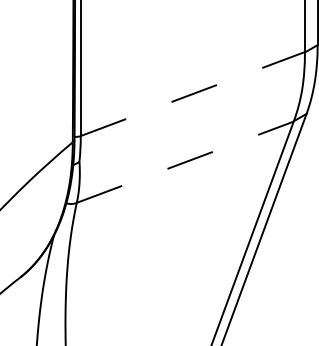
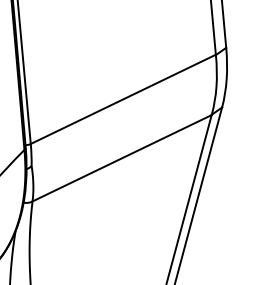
line: (192, 94) -> (123, 99), dashed -> solid
line: (185, 162) -> (122, 158), dashed -> solid

